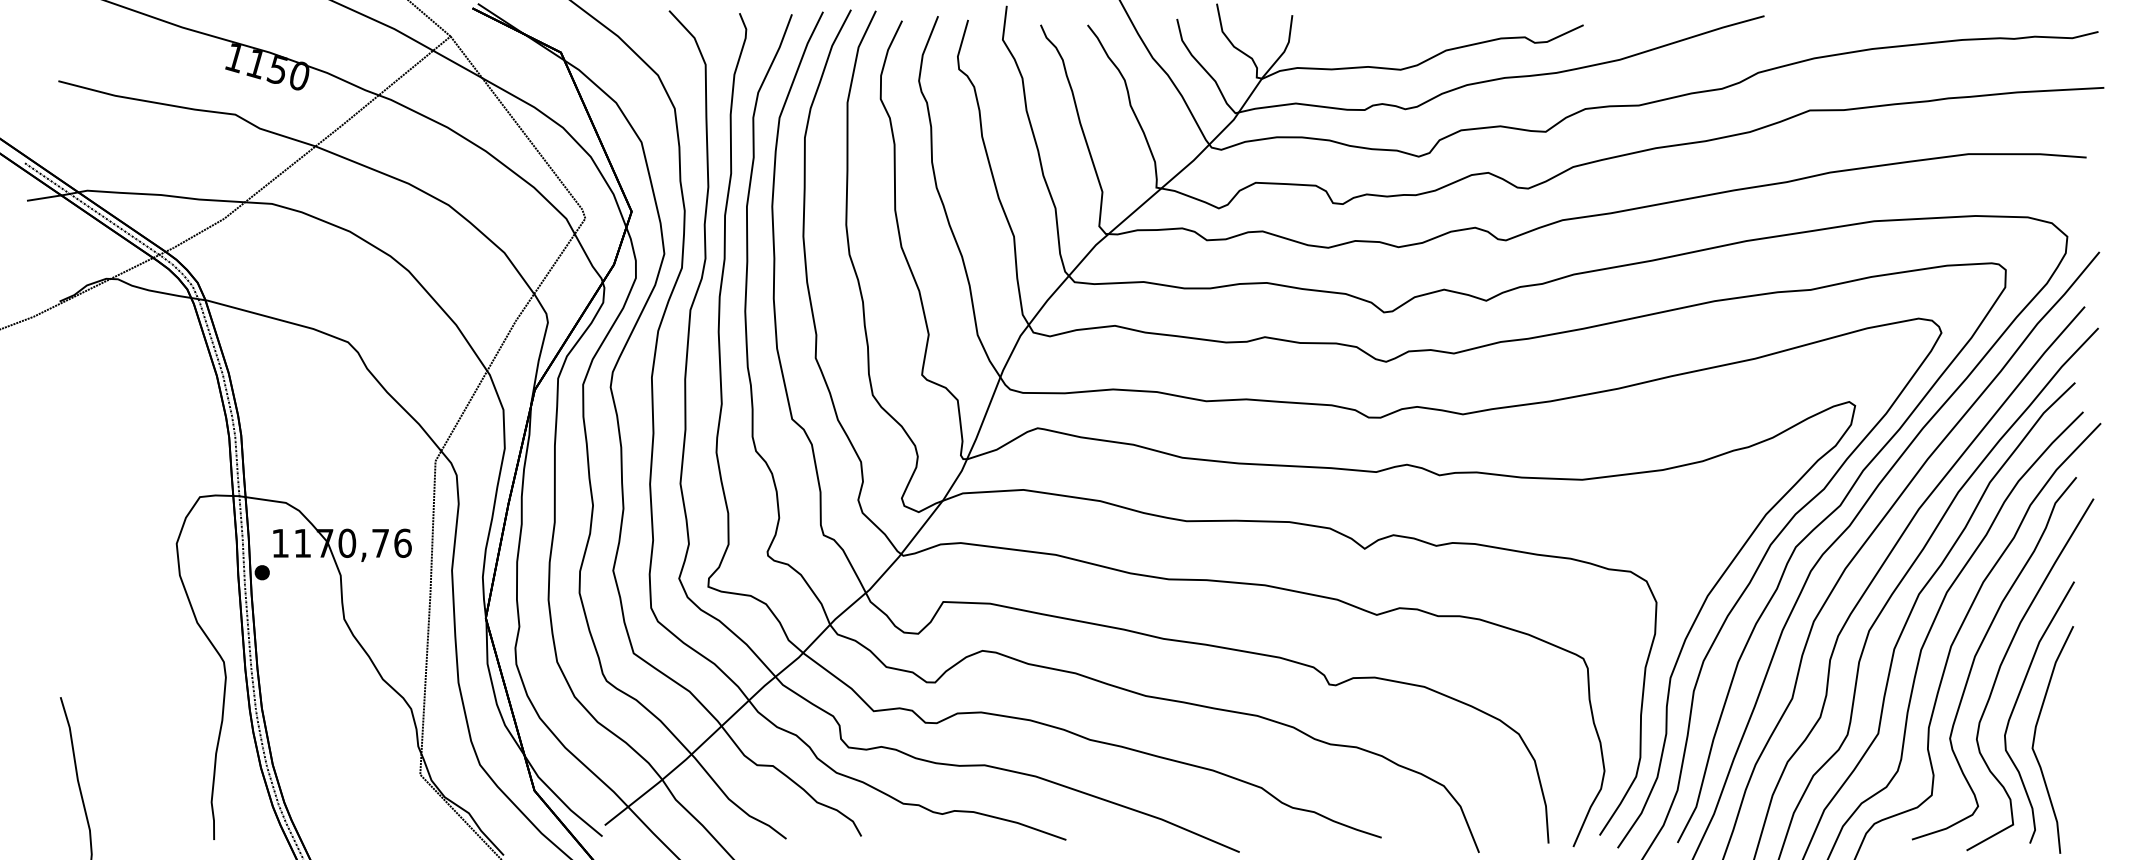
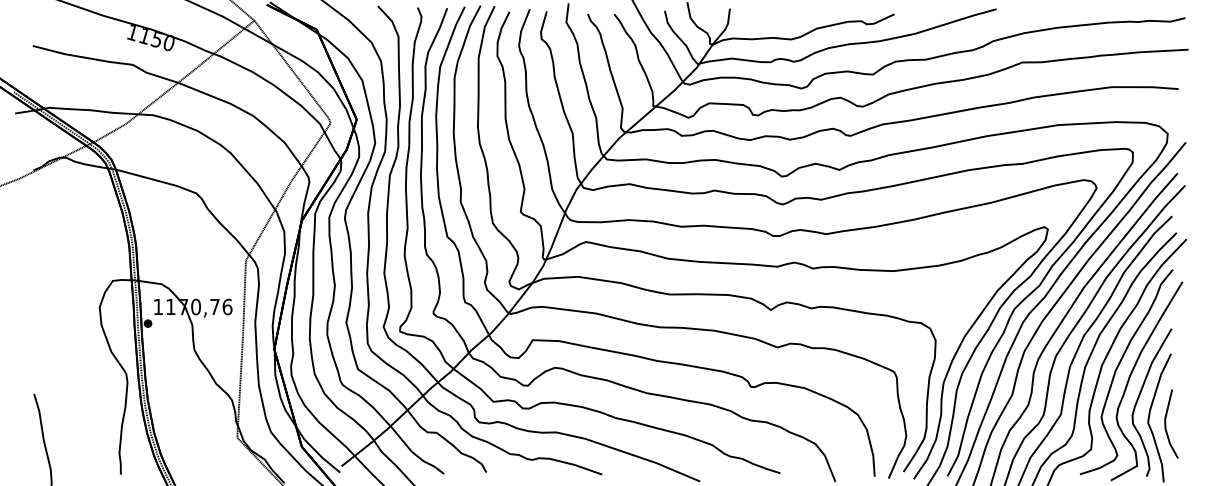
part: (2073, 749) -> (1171, 423), added

